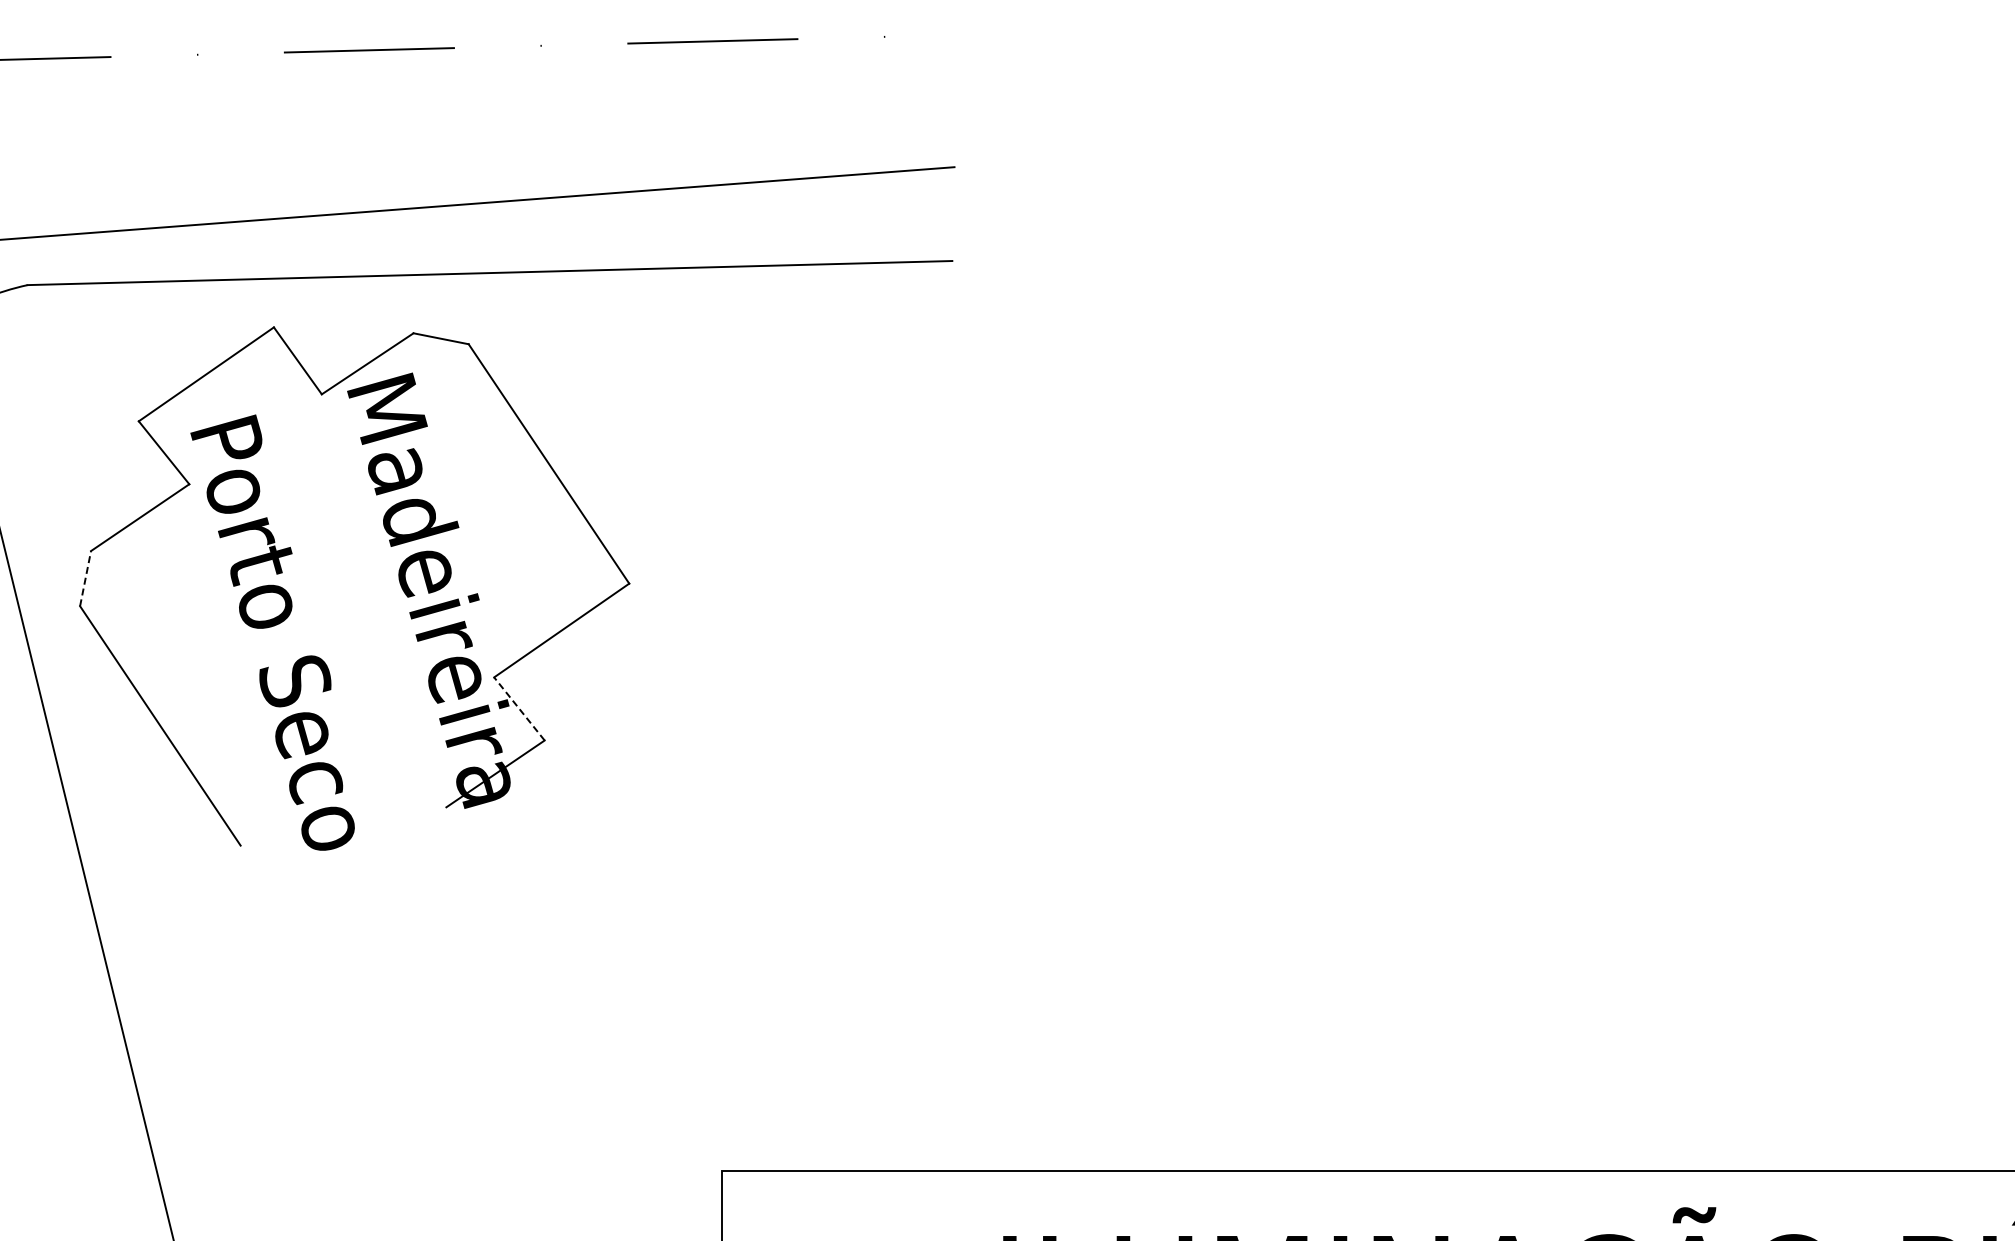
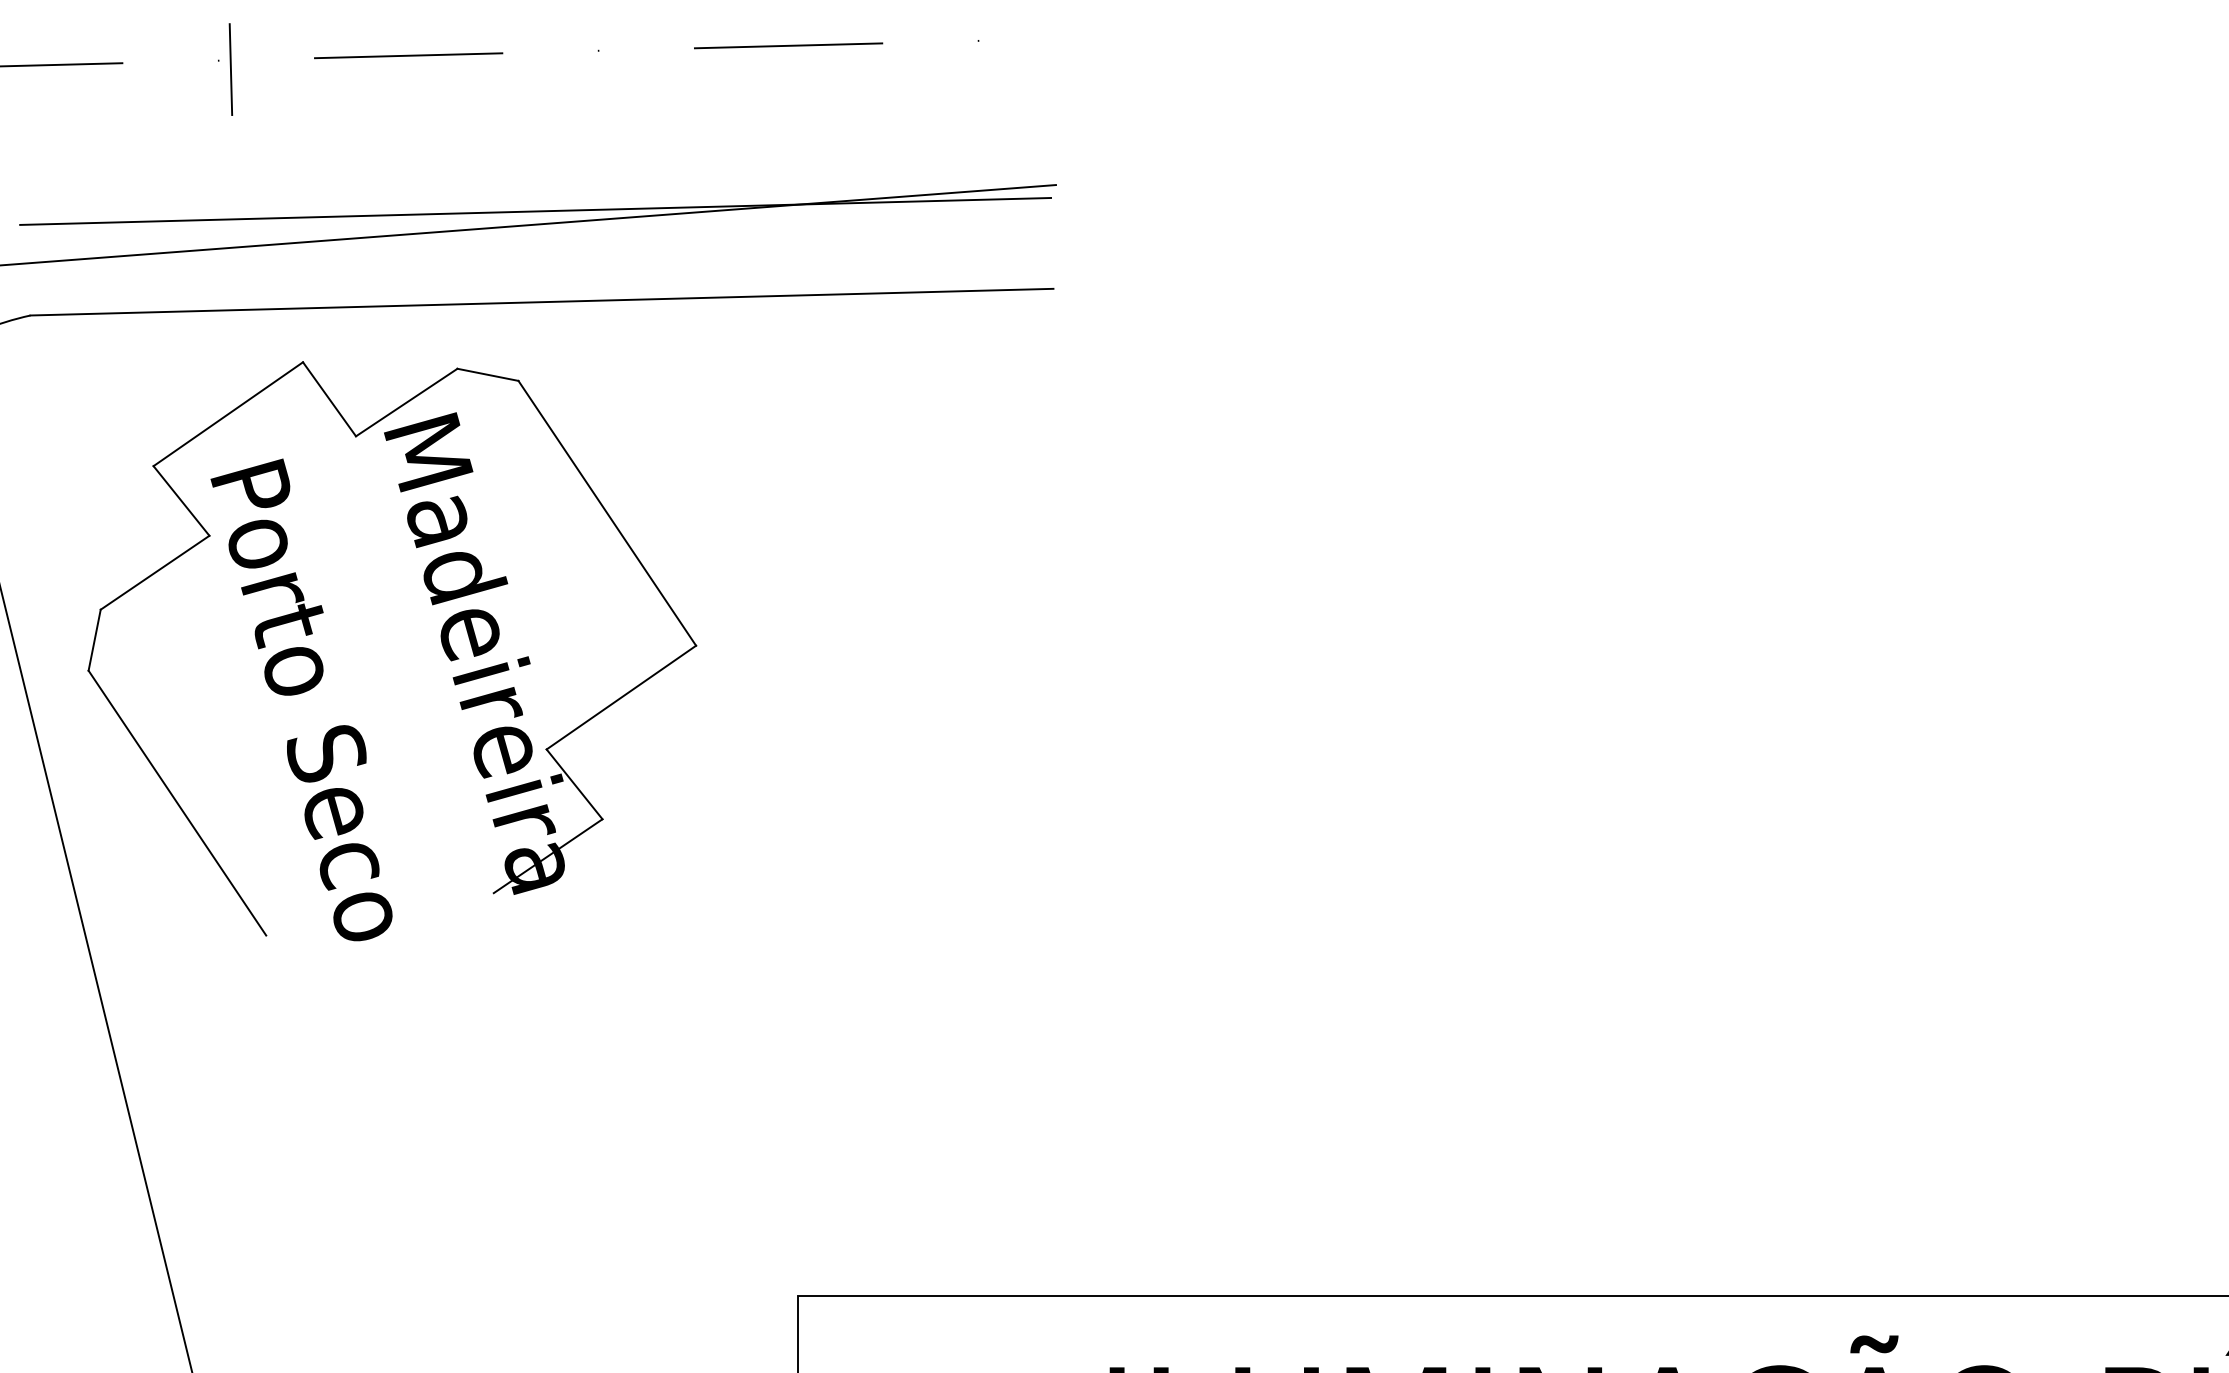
line: (208, 62) -> (230, 69), added
line: (484, 190) -> (535, 210), added
line: (85, 578) -> (94, 640), dashed -> solid
line: (519, 708) -> (574, 783), dashed -> solid

